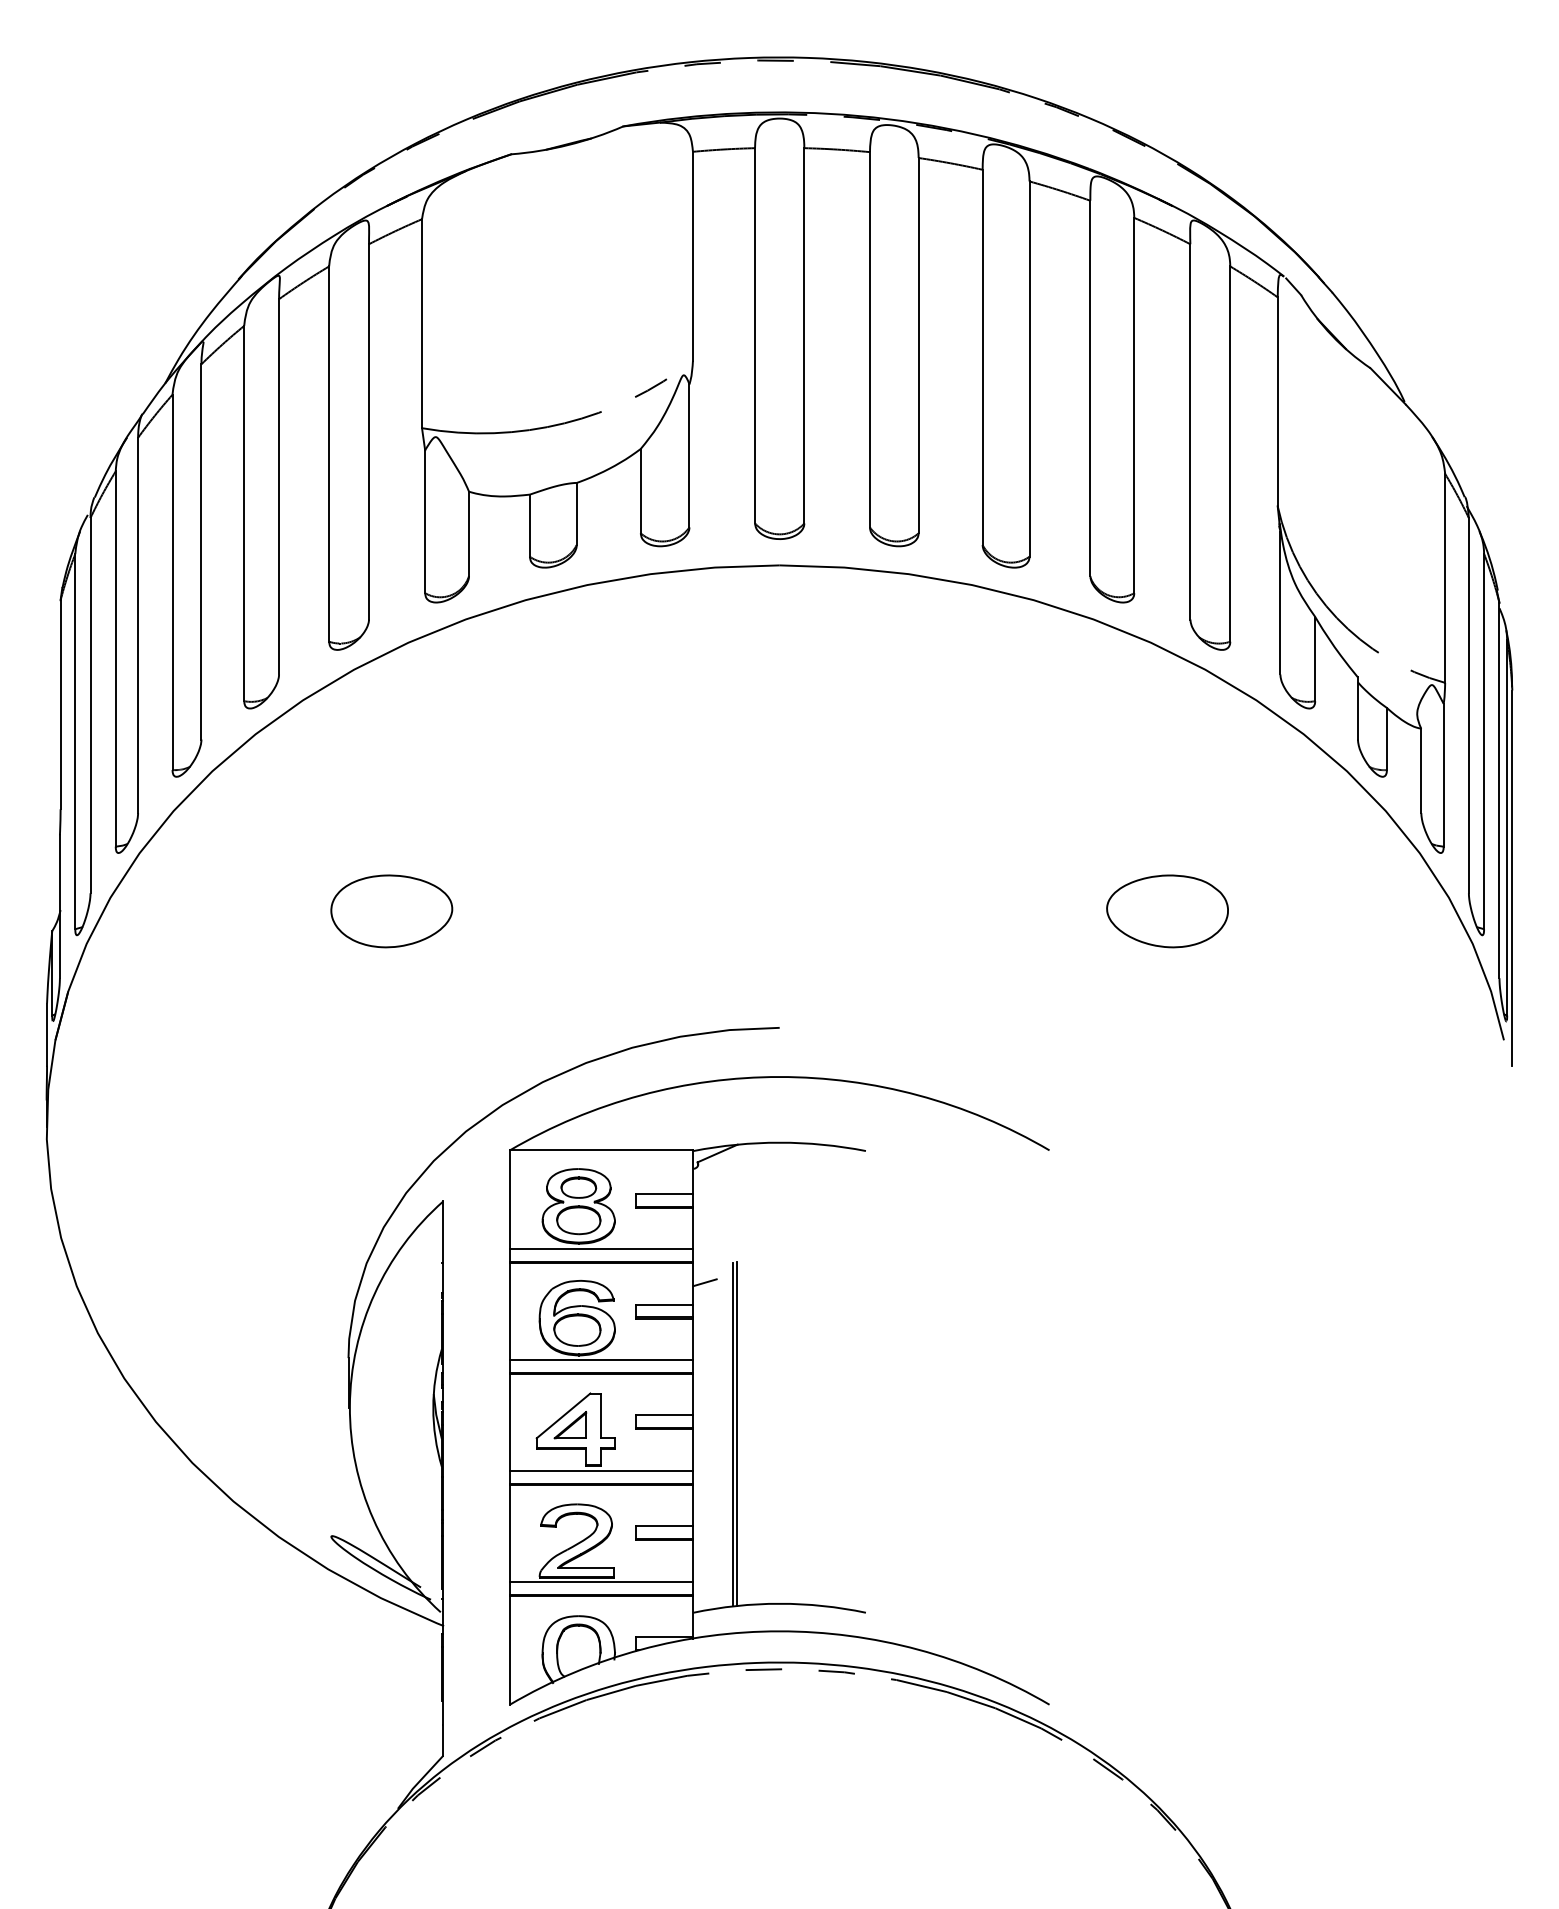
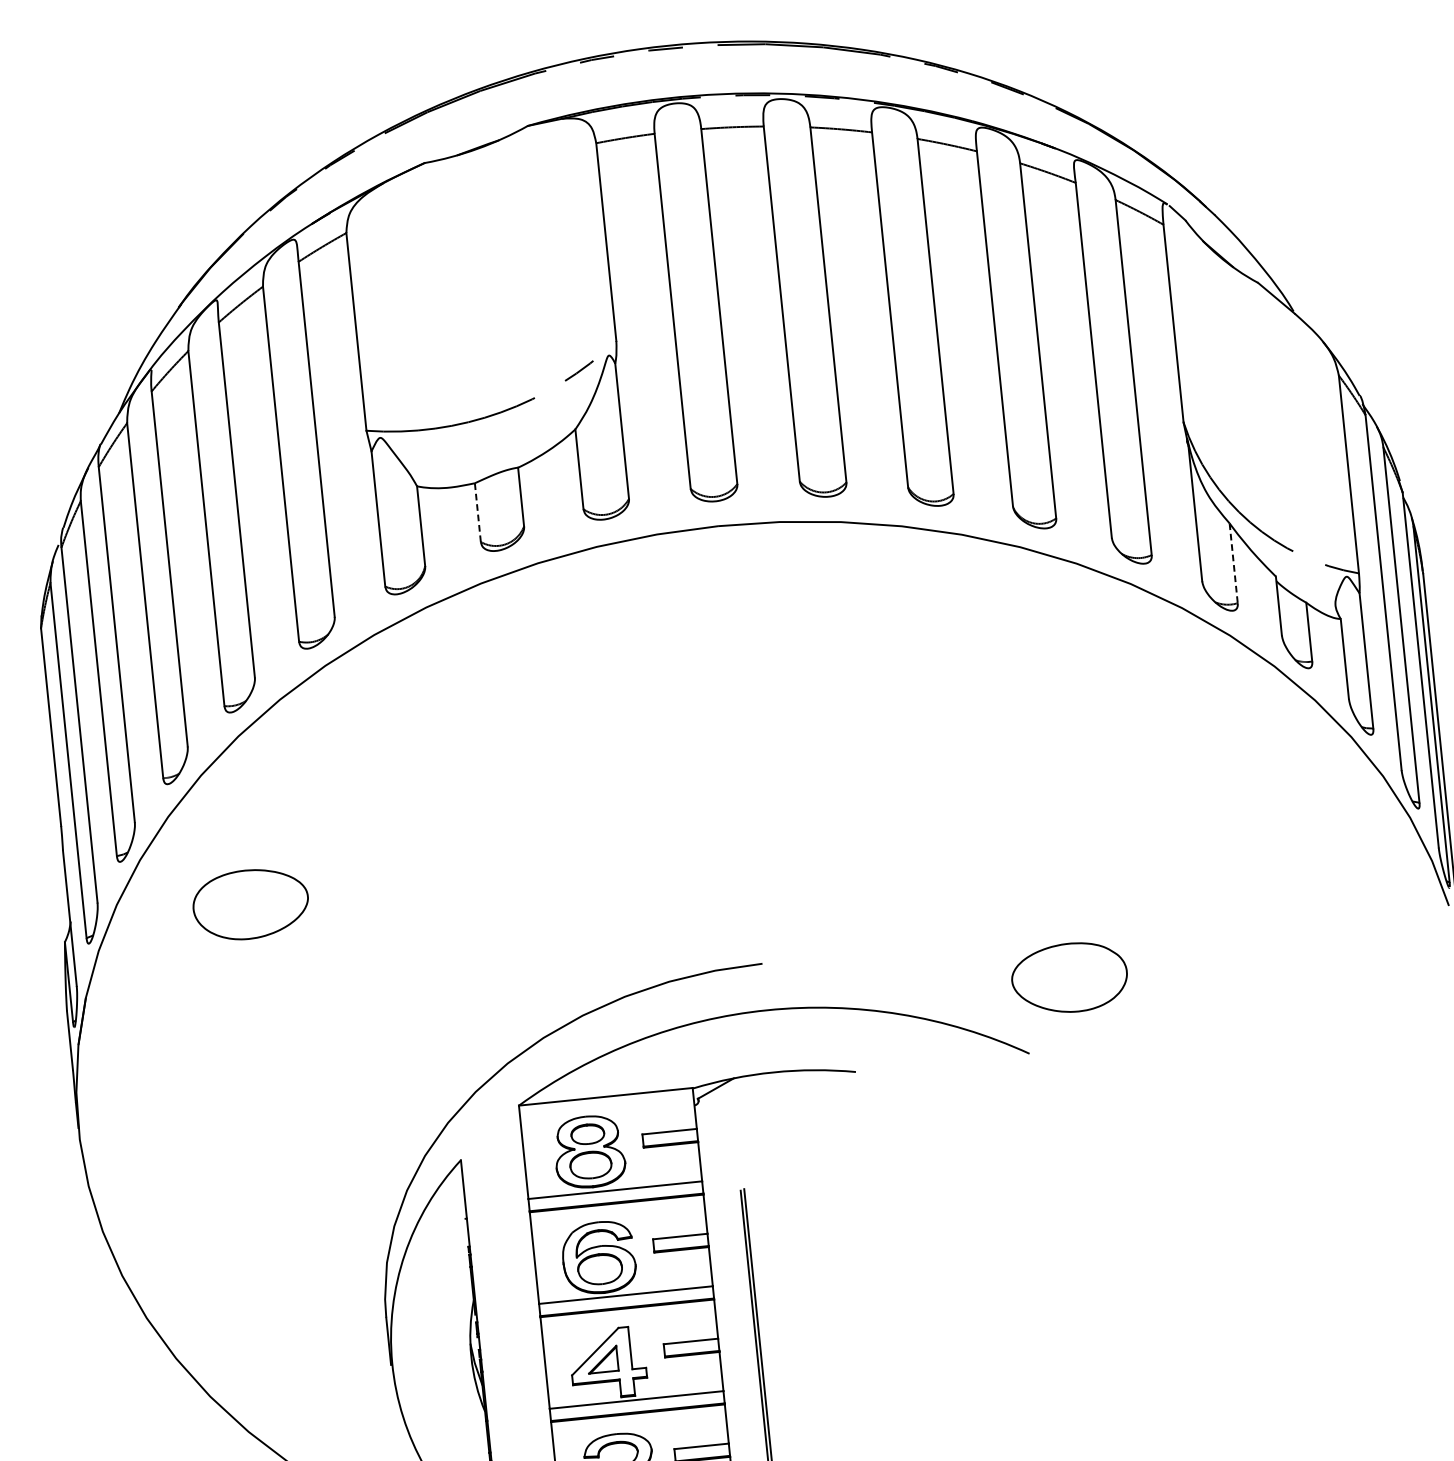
line: (529, 525) -> (477, 512), solid -> dashed
line: (1315, 659) -> (1234, 563), solid -> dashed
part: (391, 911) -> (250, 904), moved
part: (1167, 911) -> (1069, 978), moved
line: (704, 1282) -> (715, 1211), removed

